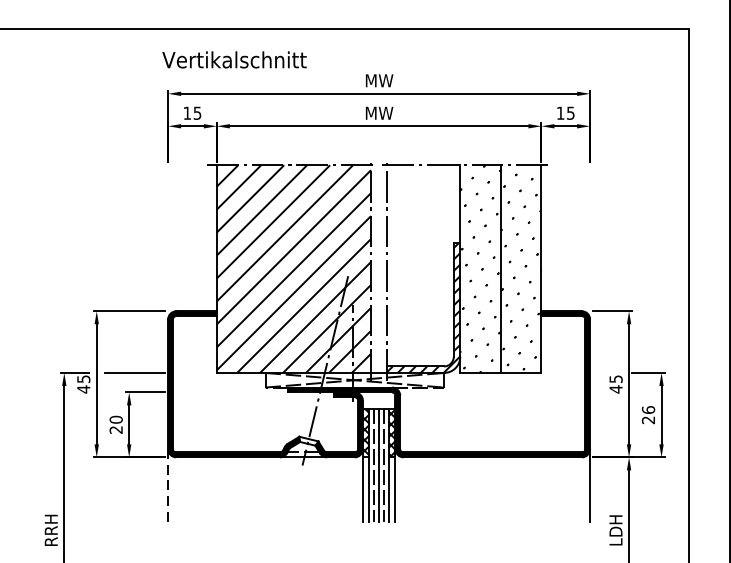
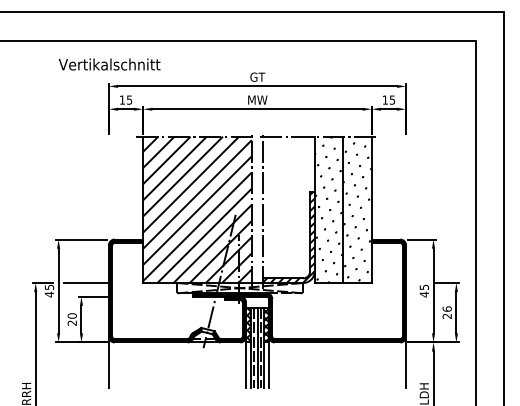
text: (234, 59) -> (109, 64), moved
text: (379, 79) -> (257, 76), MW -> GT
line: (167, 485) -> (108, 362), dashed -> solid

